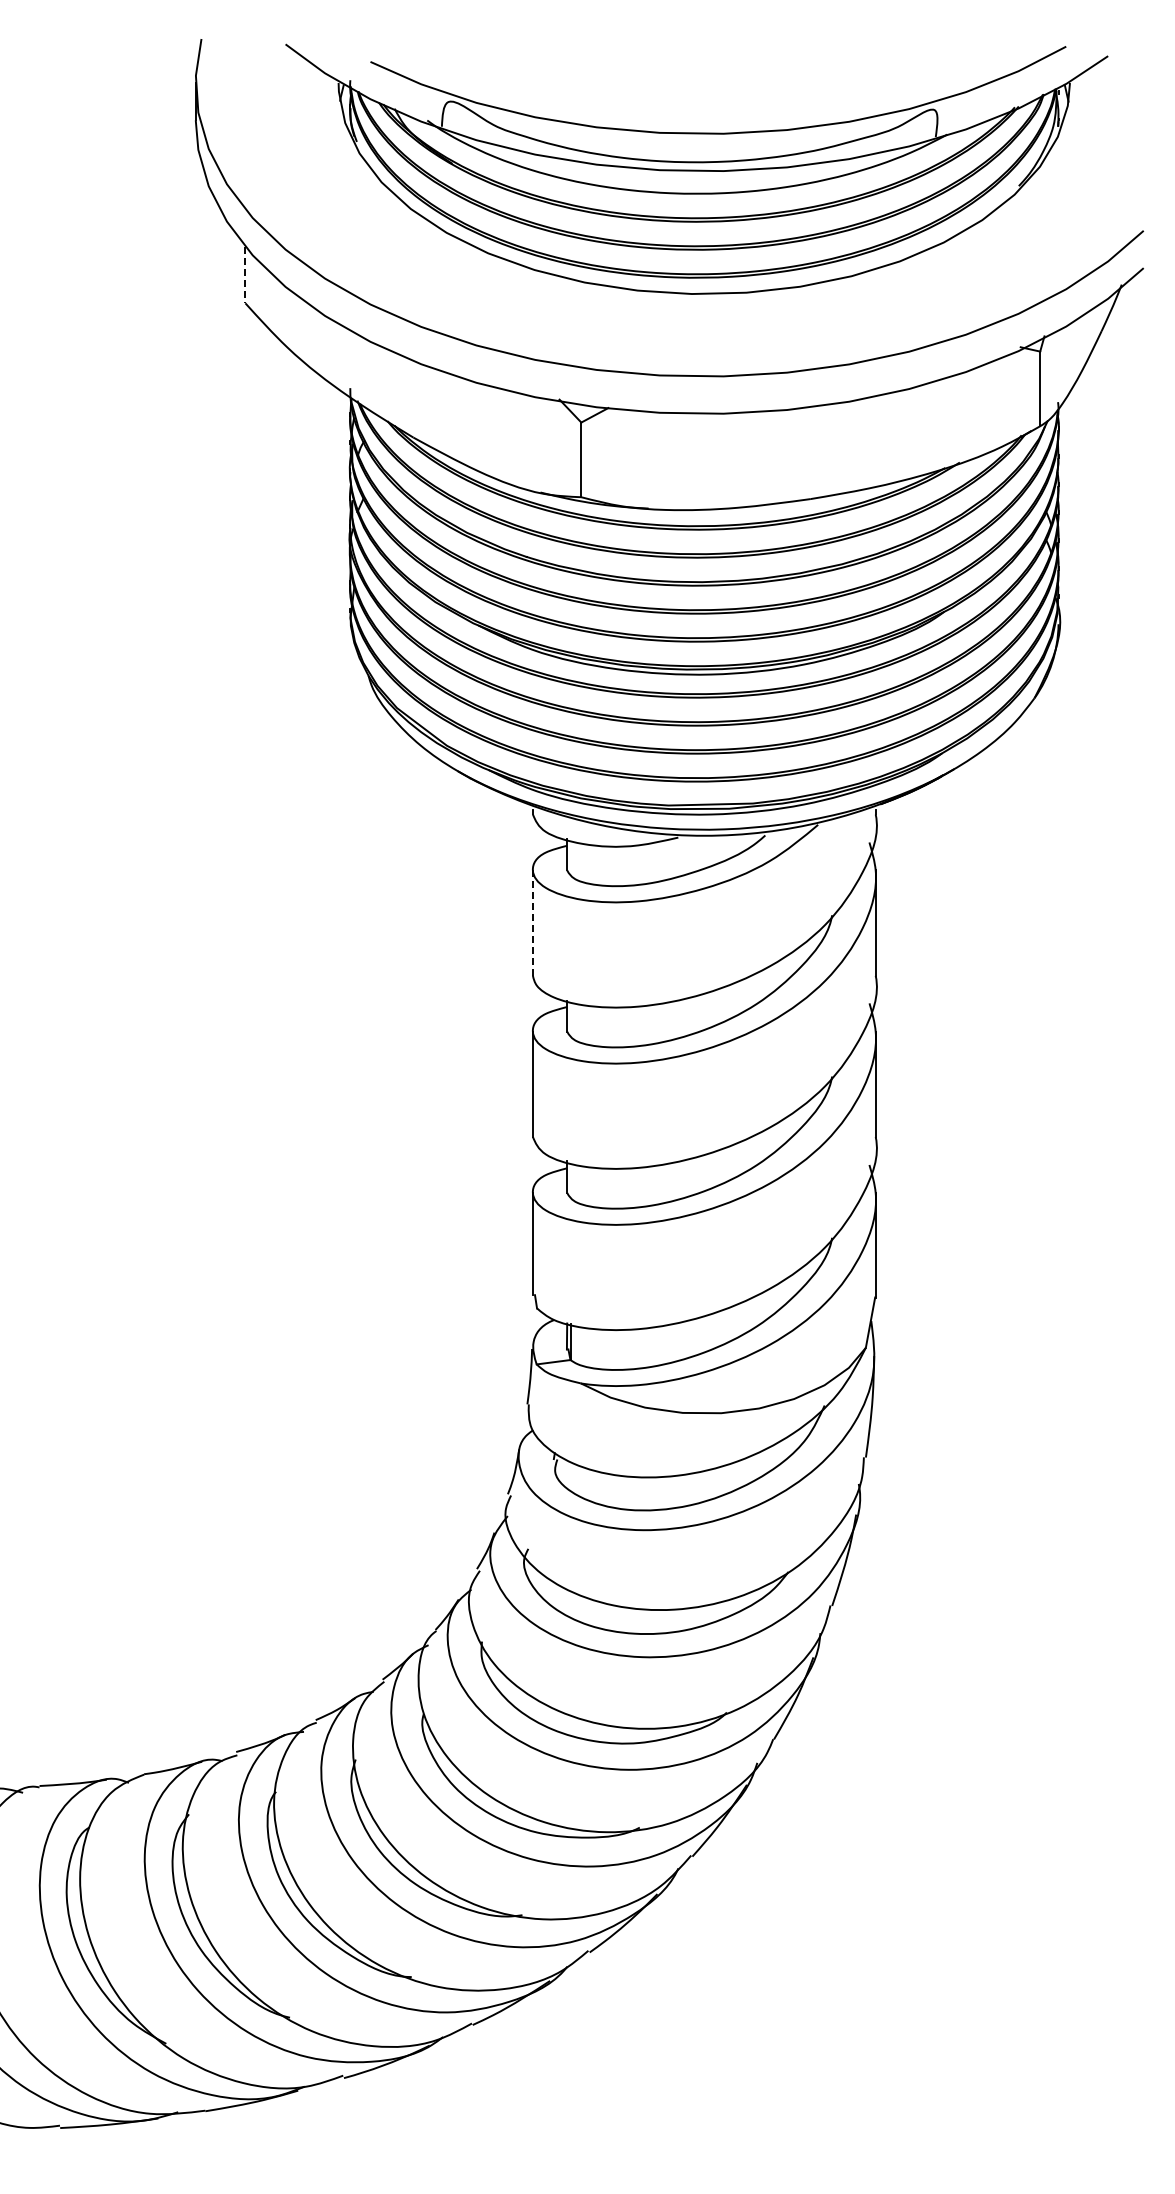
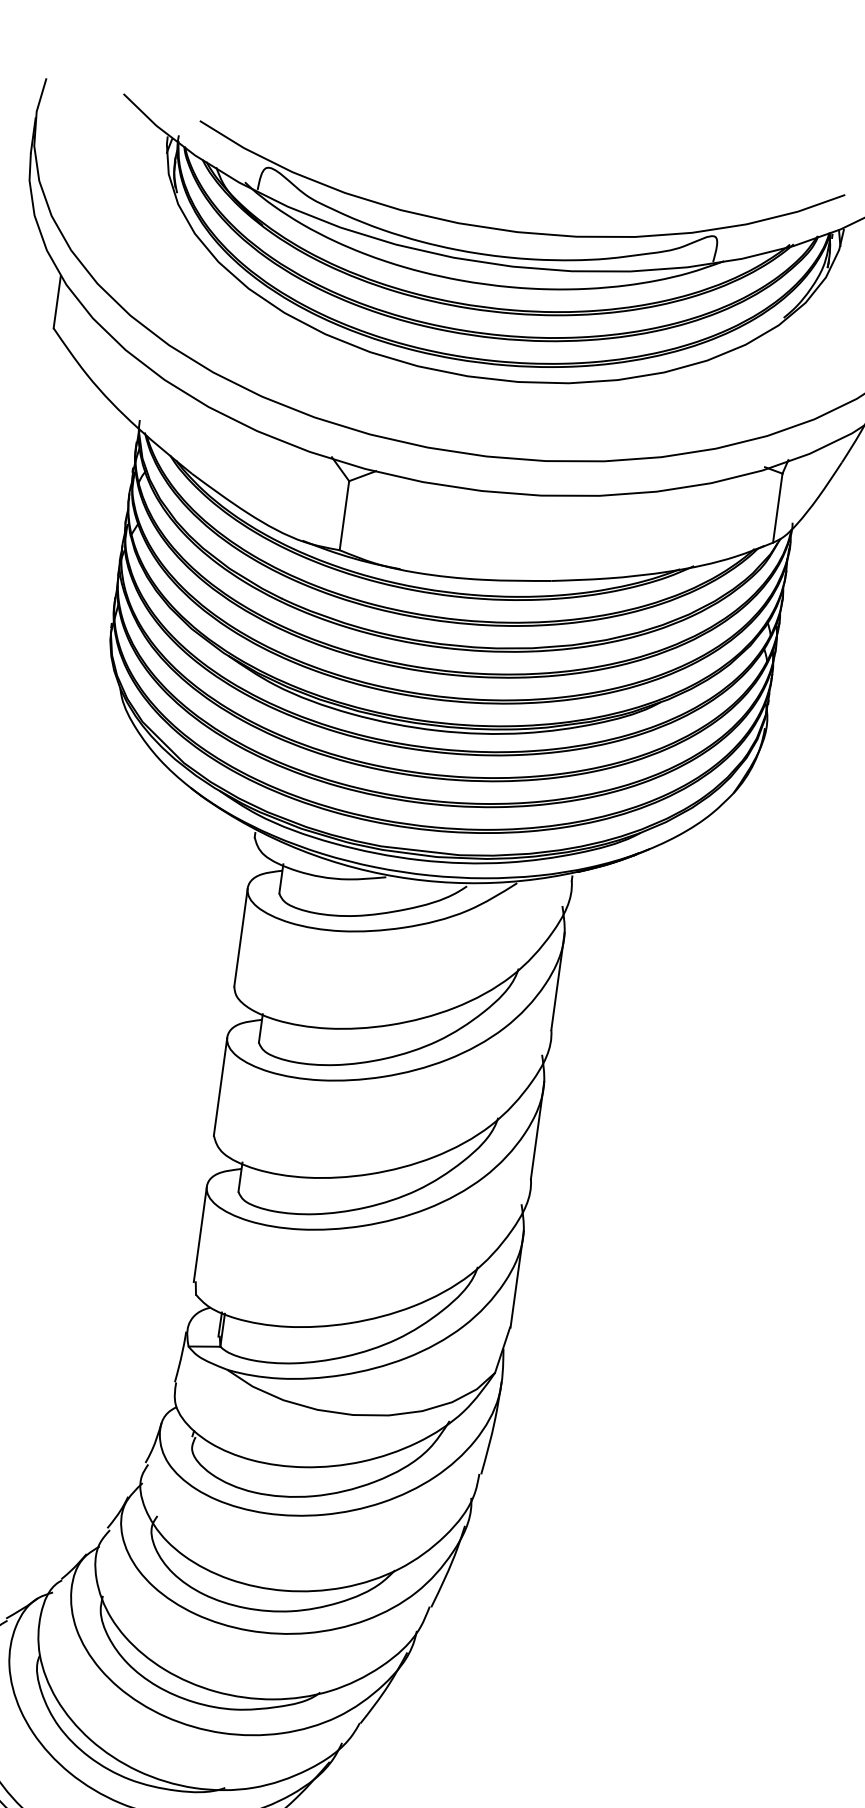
line: (245, 275) -> (57, 302), dashed -> solid
line: (532, 923) -> (240, 938), dashed -> solid

